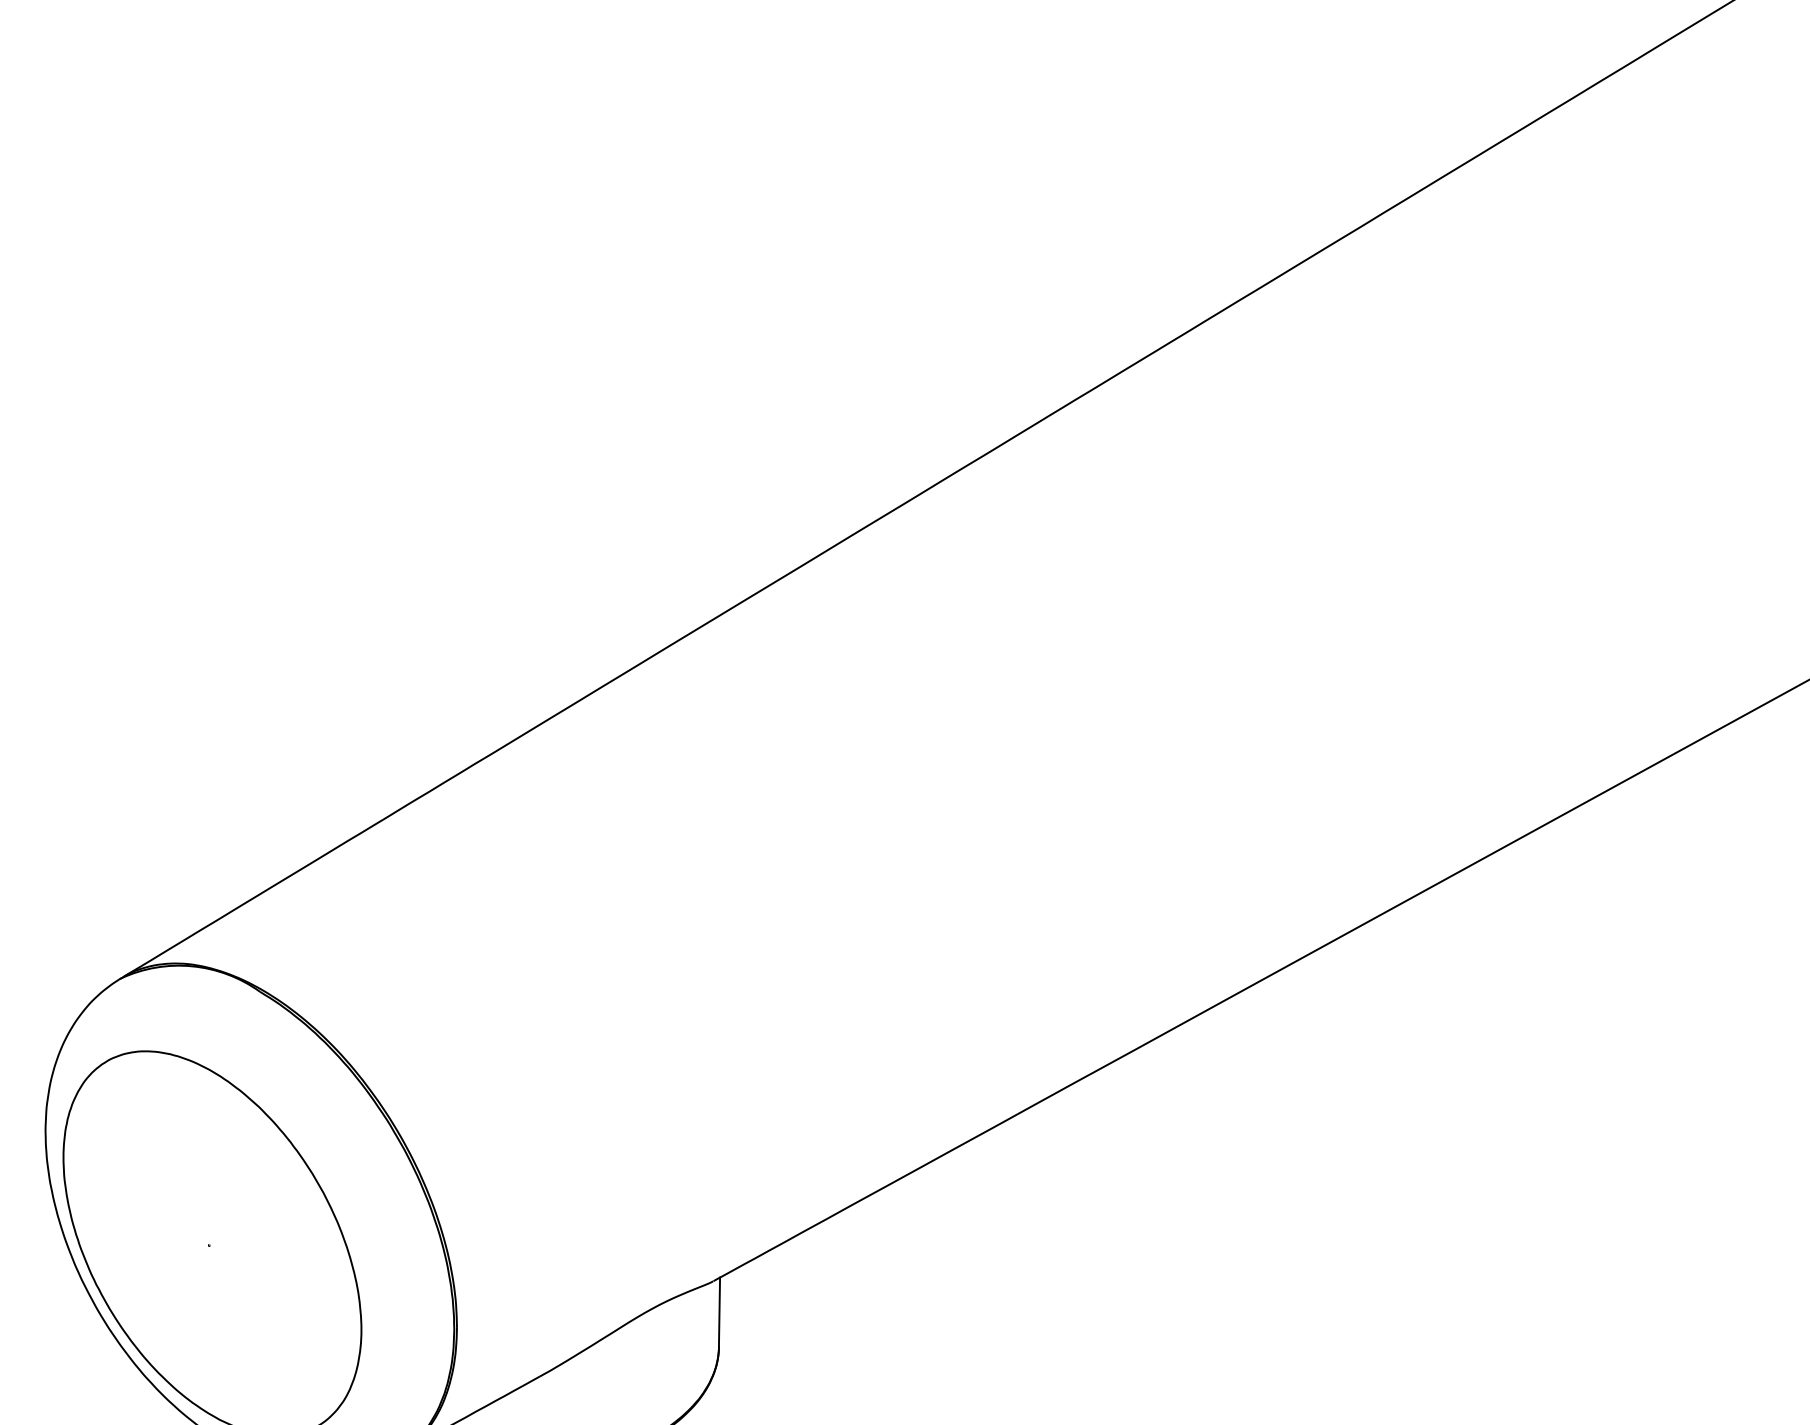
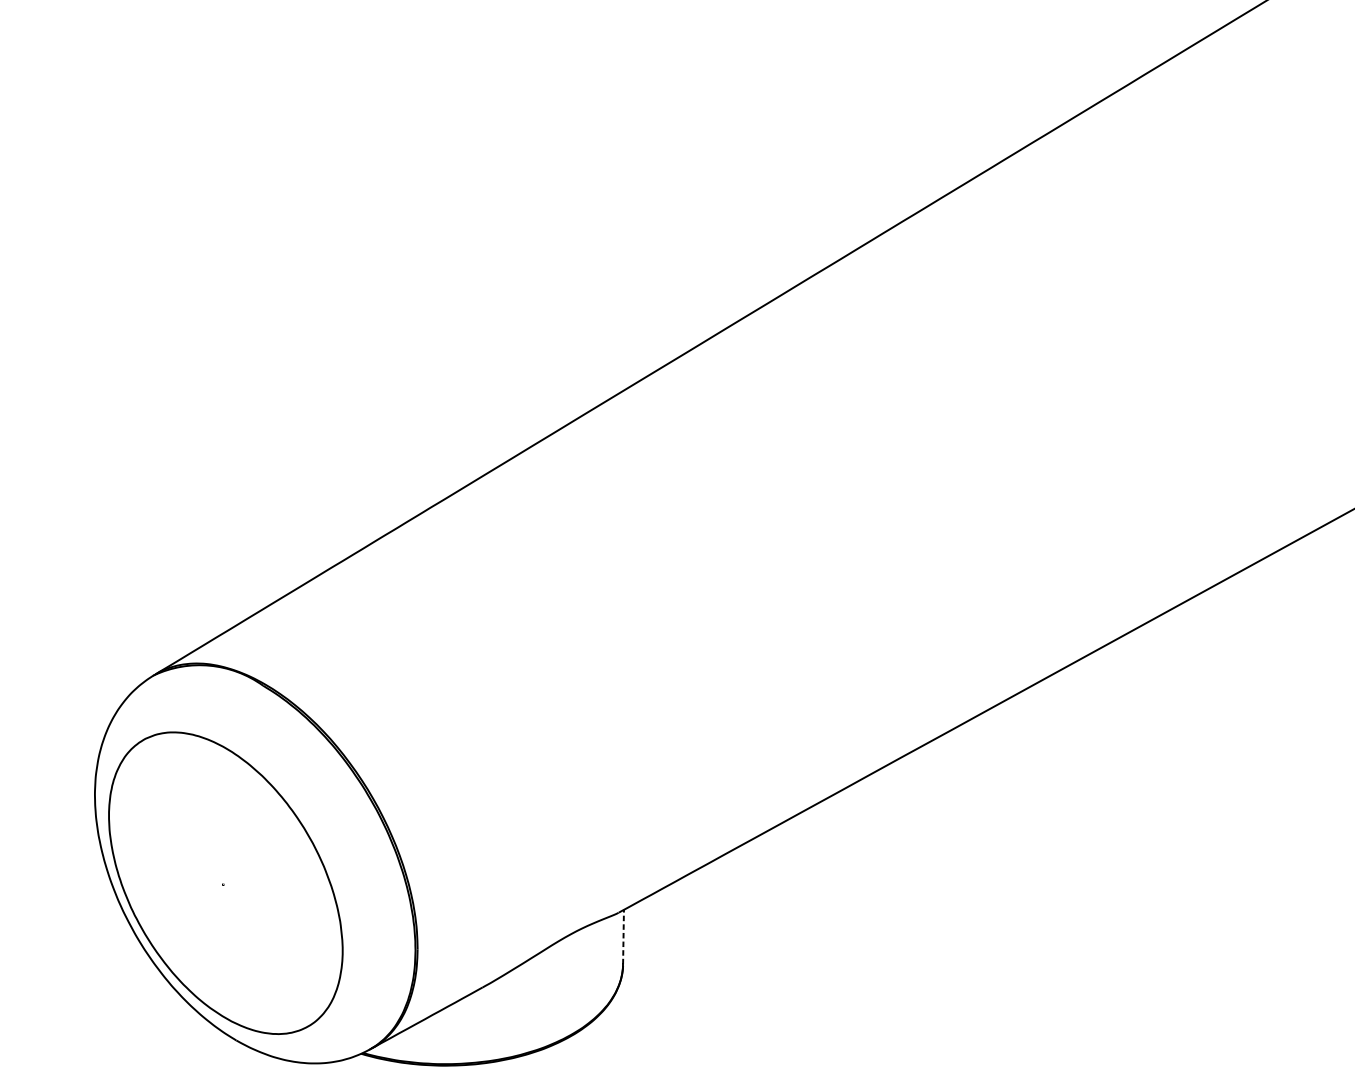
line: (719, 1312) -> (623, 937), solid -> dashed

